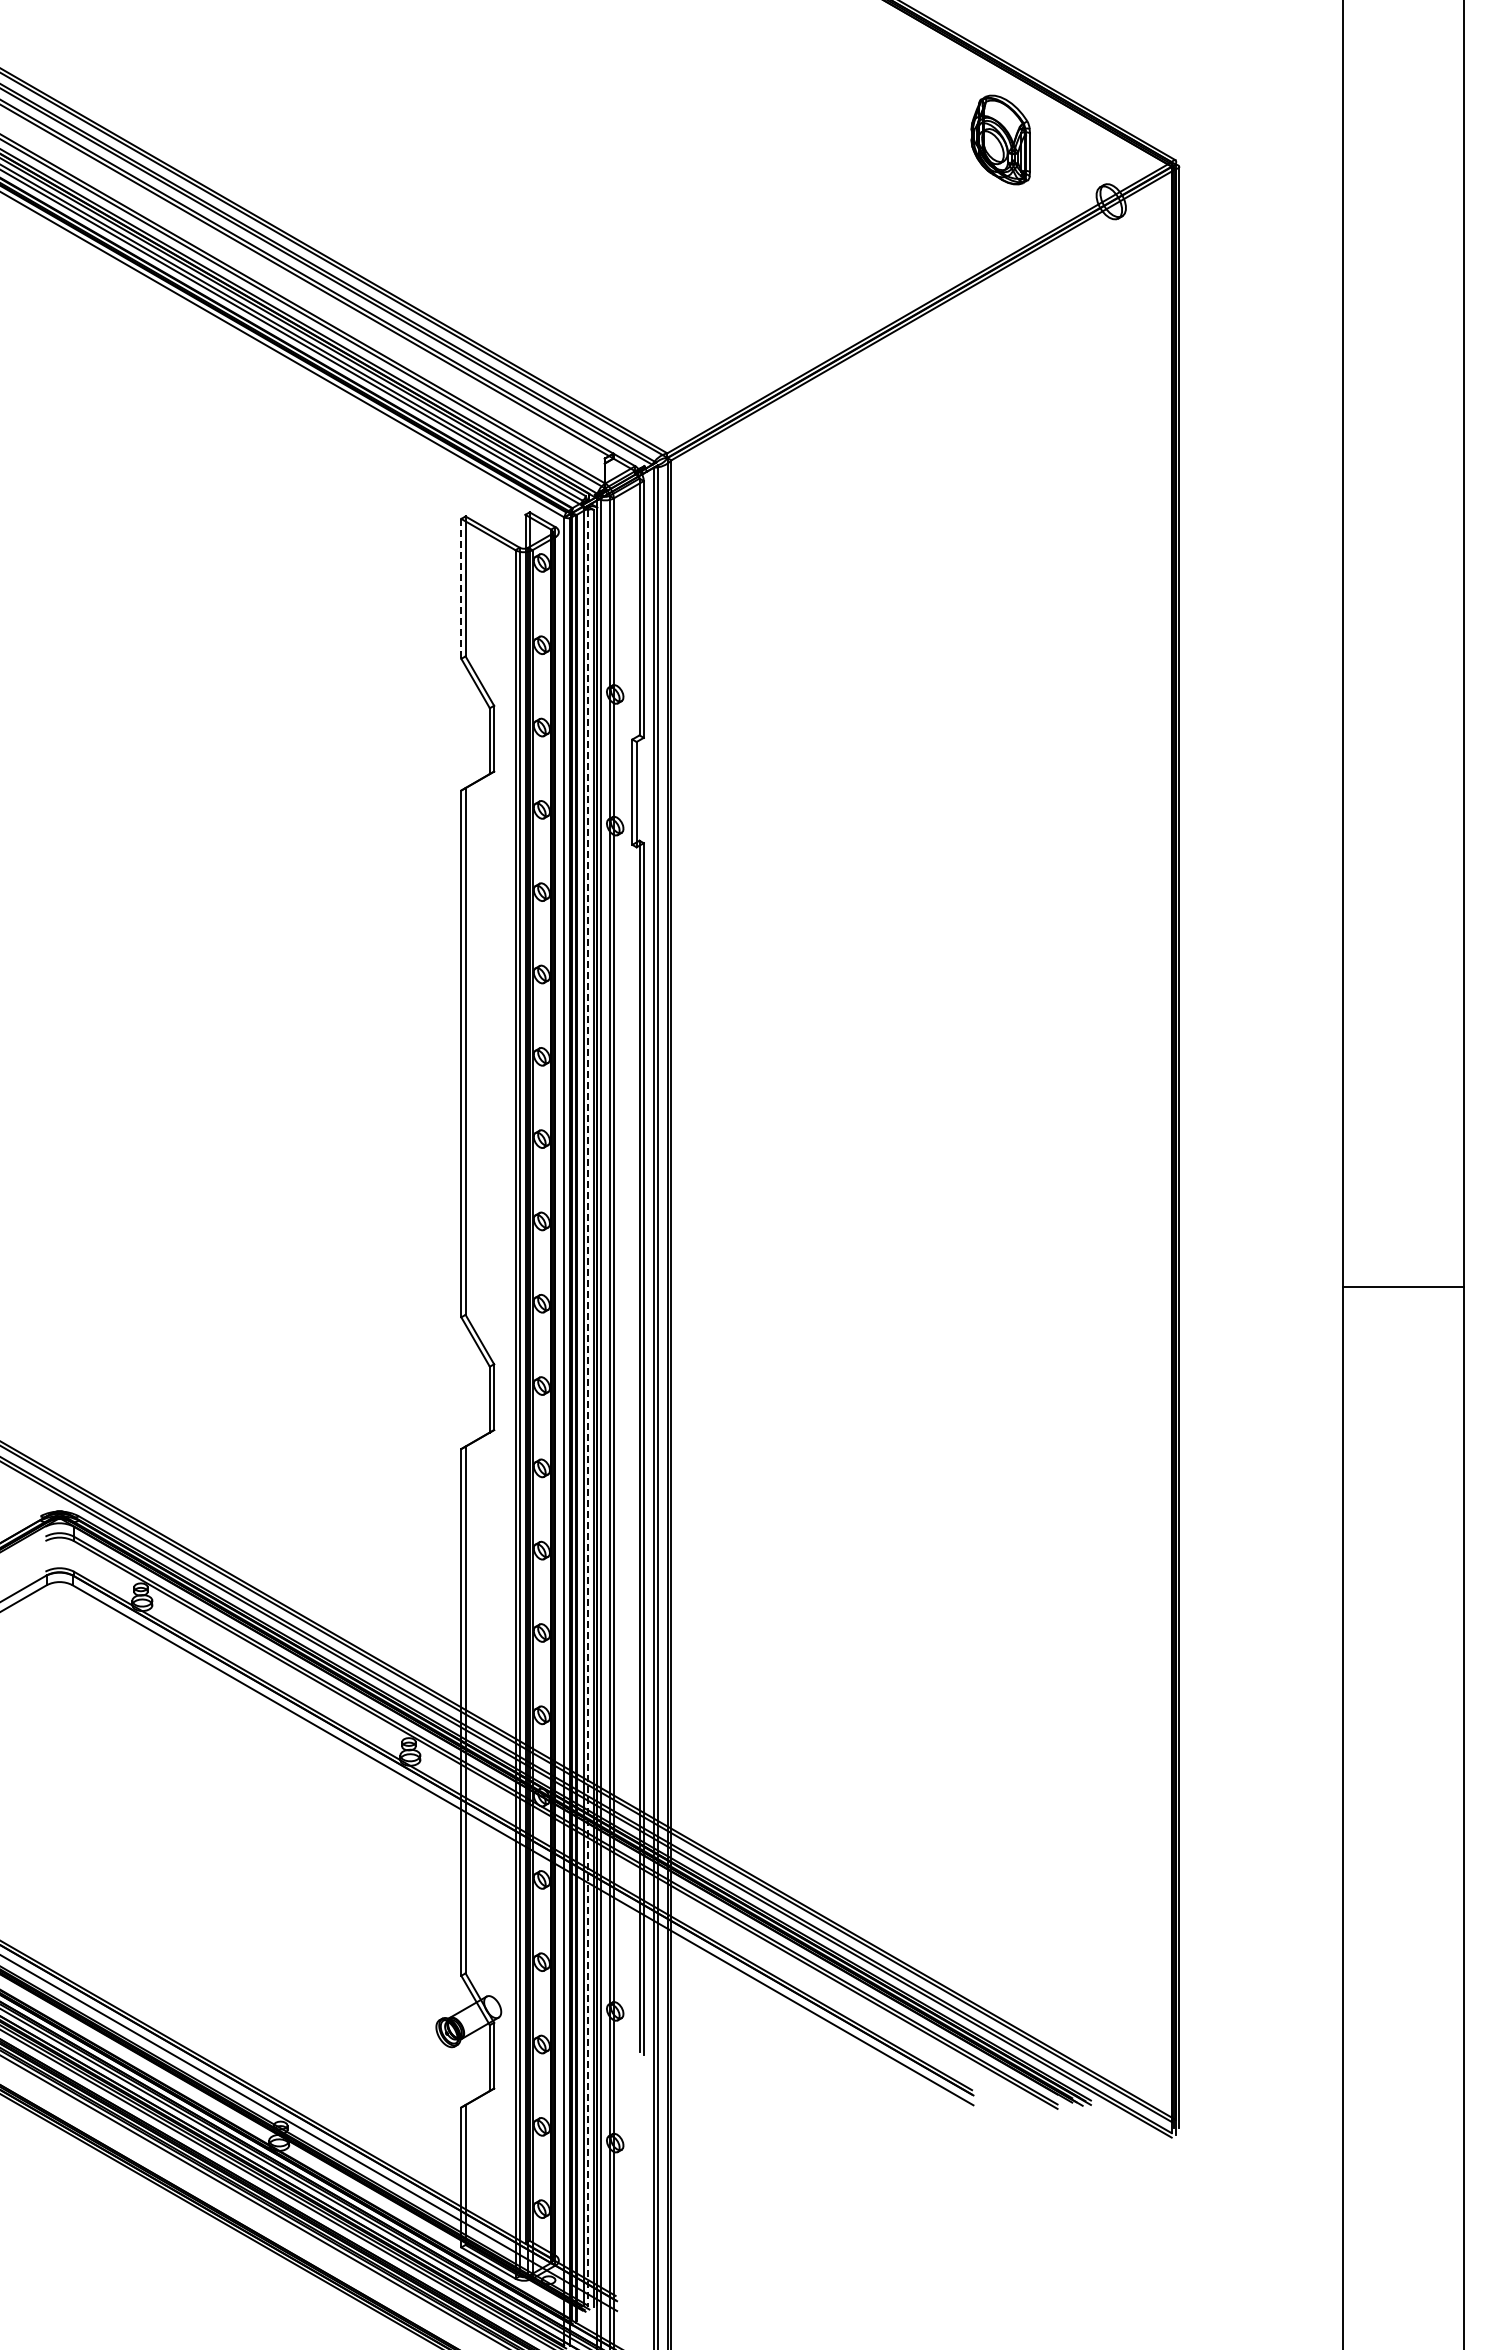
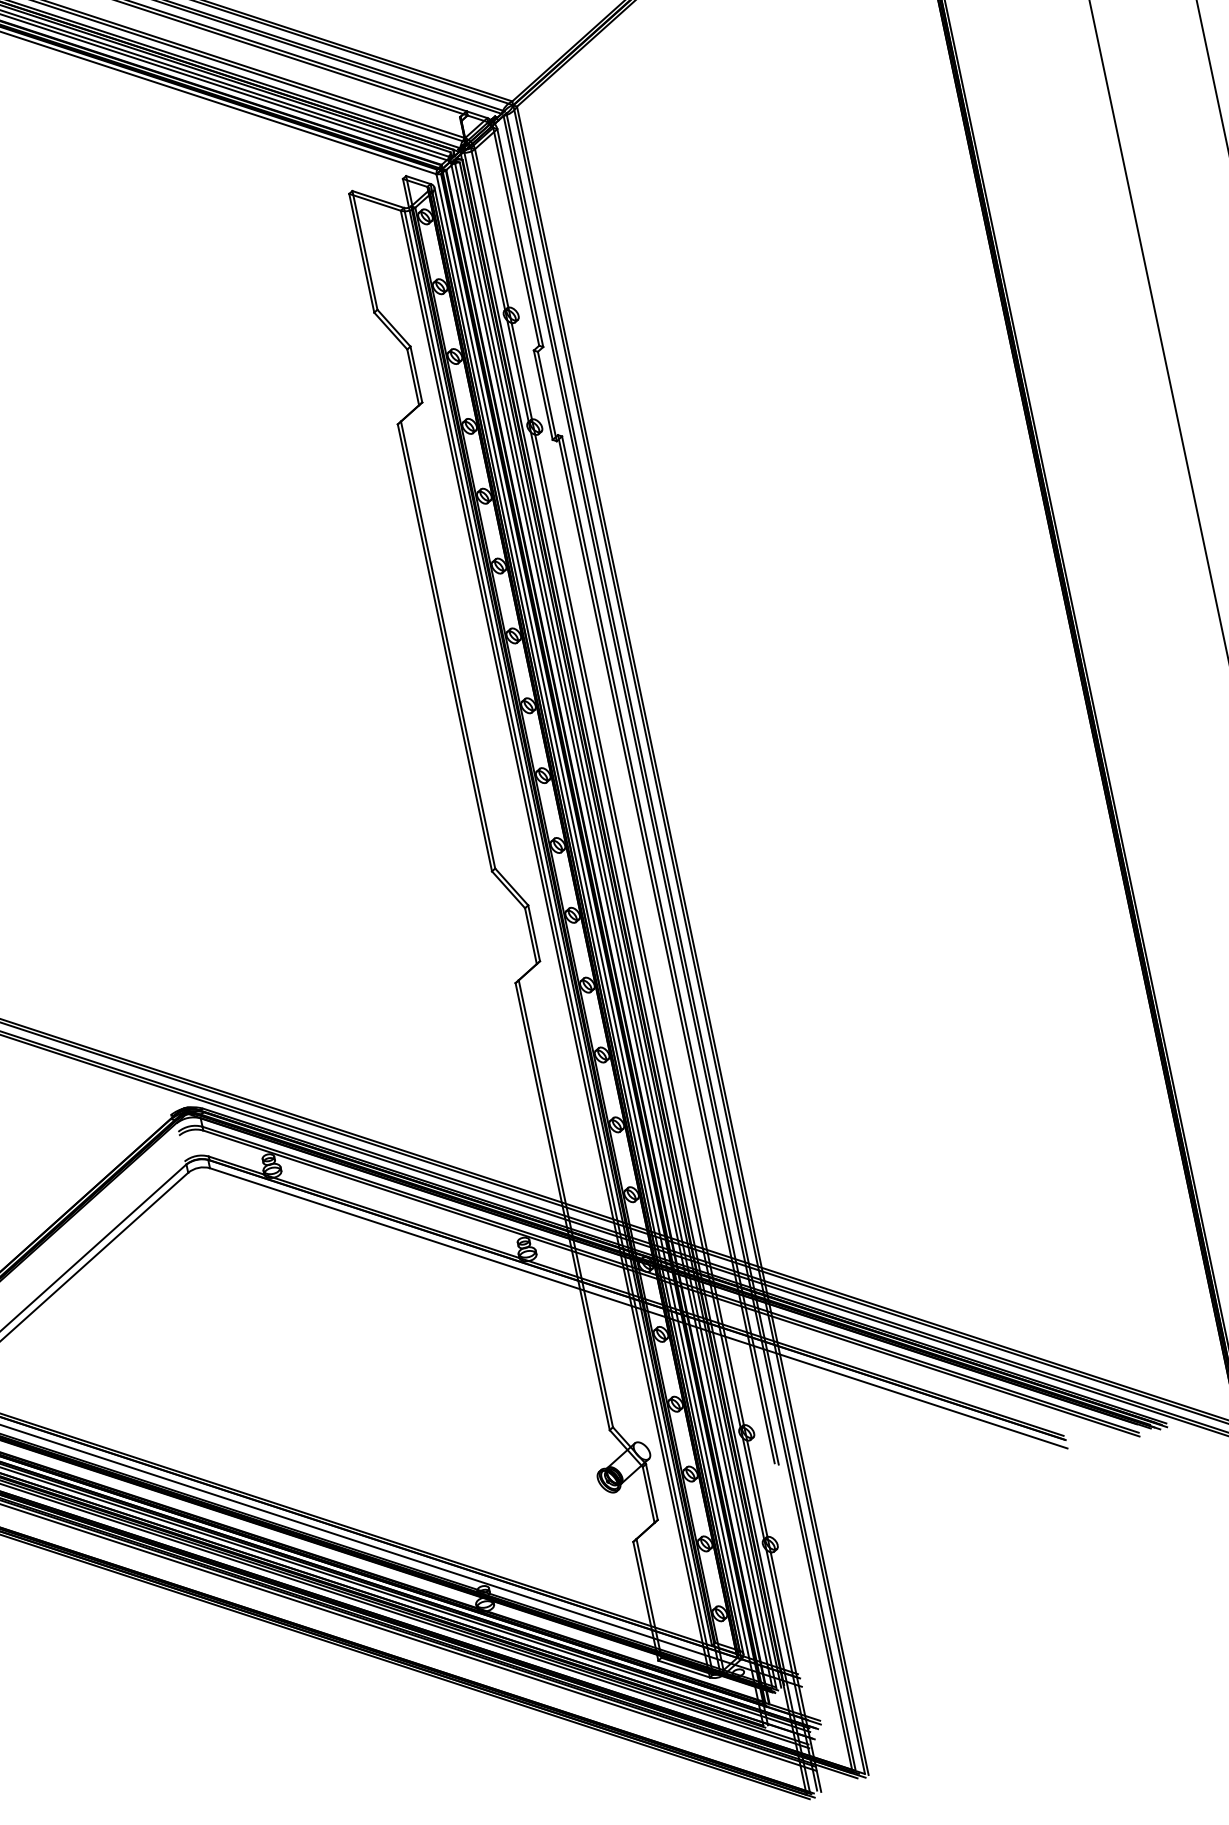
line: (461, 588) -> (361, 252), dashed -> solid
line: (558, 1396) -> (588, 921), added
line: (588, 1408) -> (616, 926), dashed -> solid

